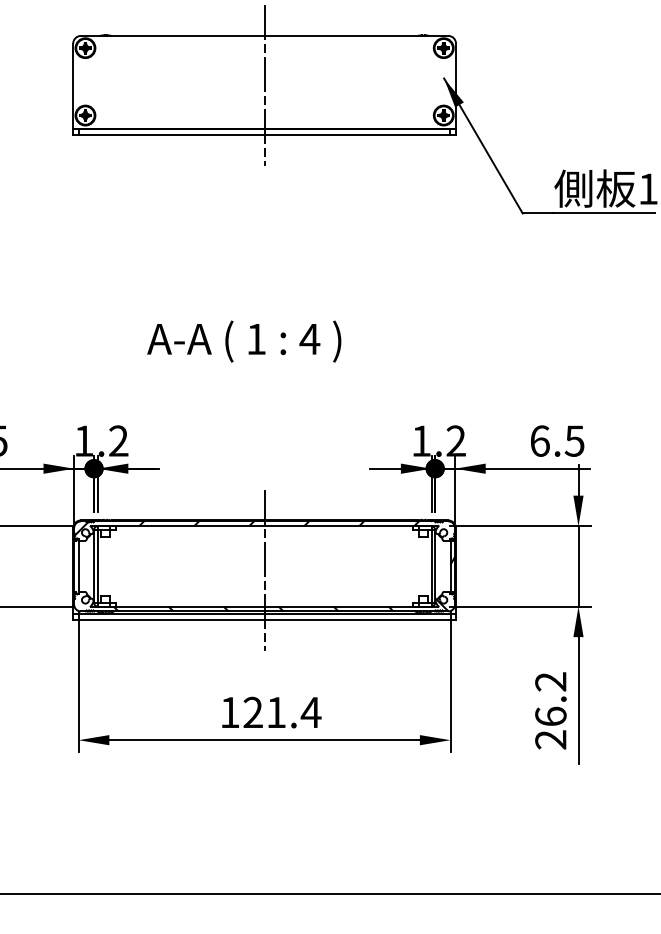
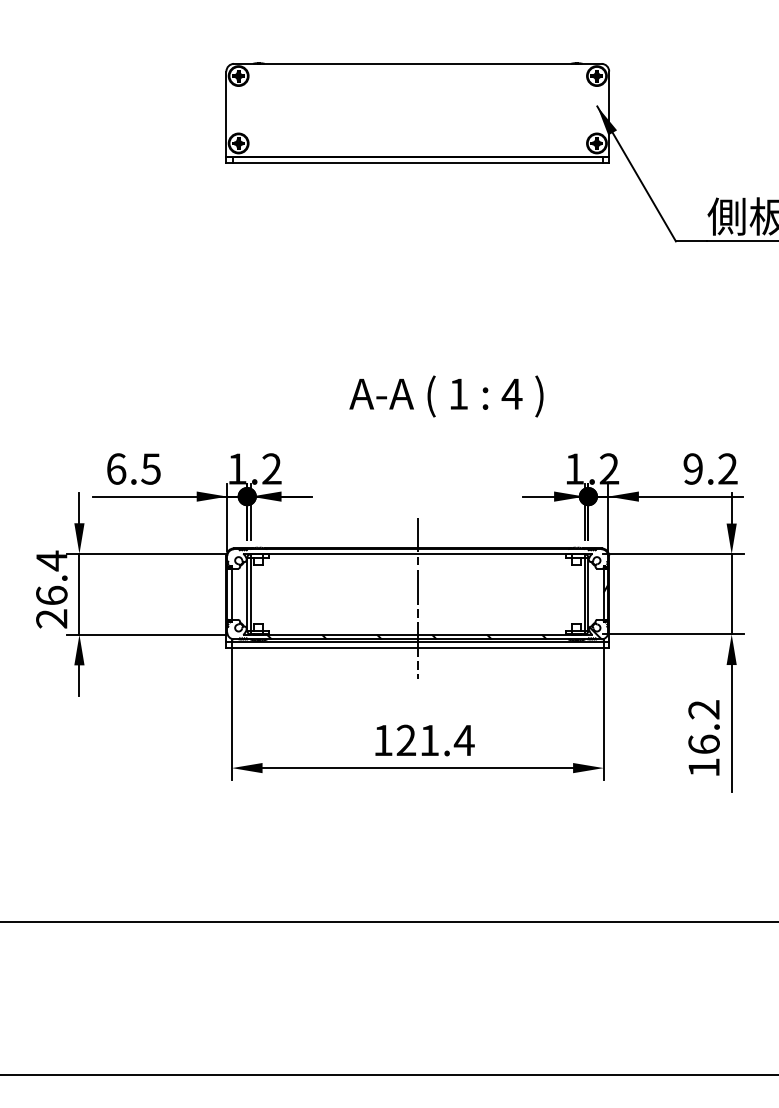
line: (264, 85) -> (417, 113), removed
text: (244, 341) -> (446, 396), moved
text: (557, 440) -> (710, 468), 6.5 -> 9.2
hatch: (264, 530) -> (417, 558), removed
text: (550, 739) -> (703, 767), 26.2 -> 16.2

